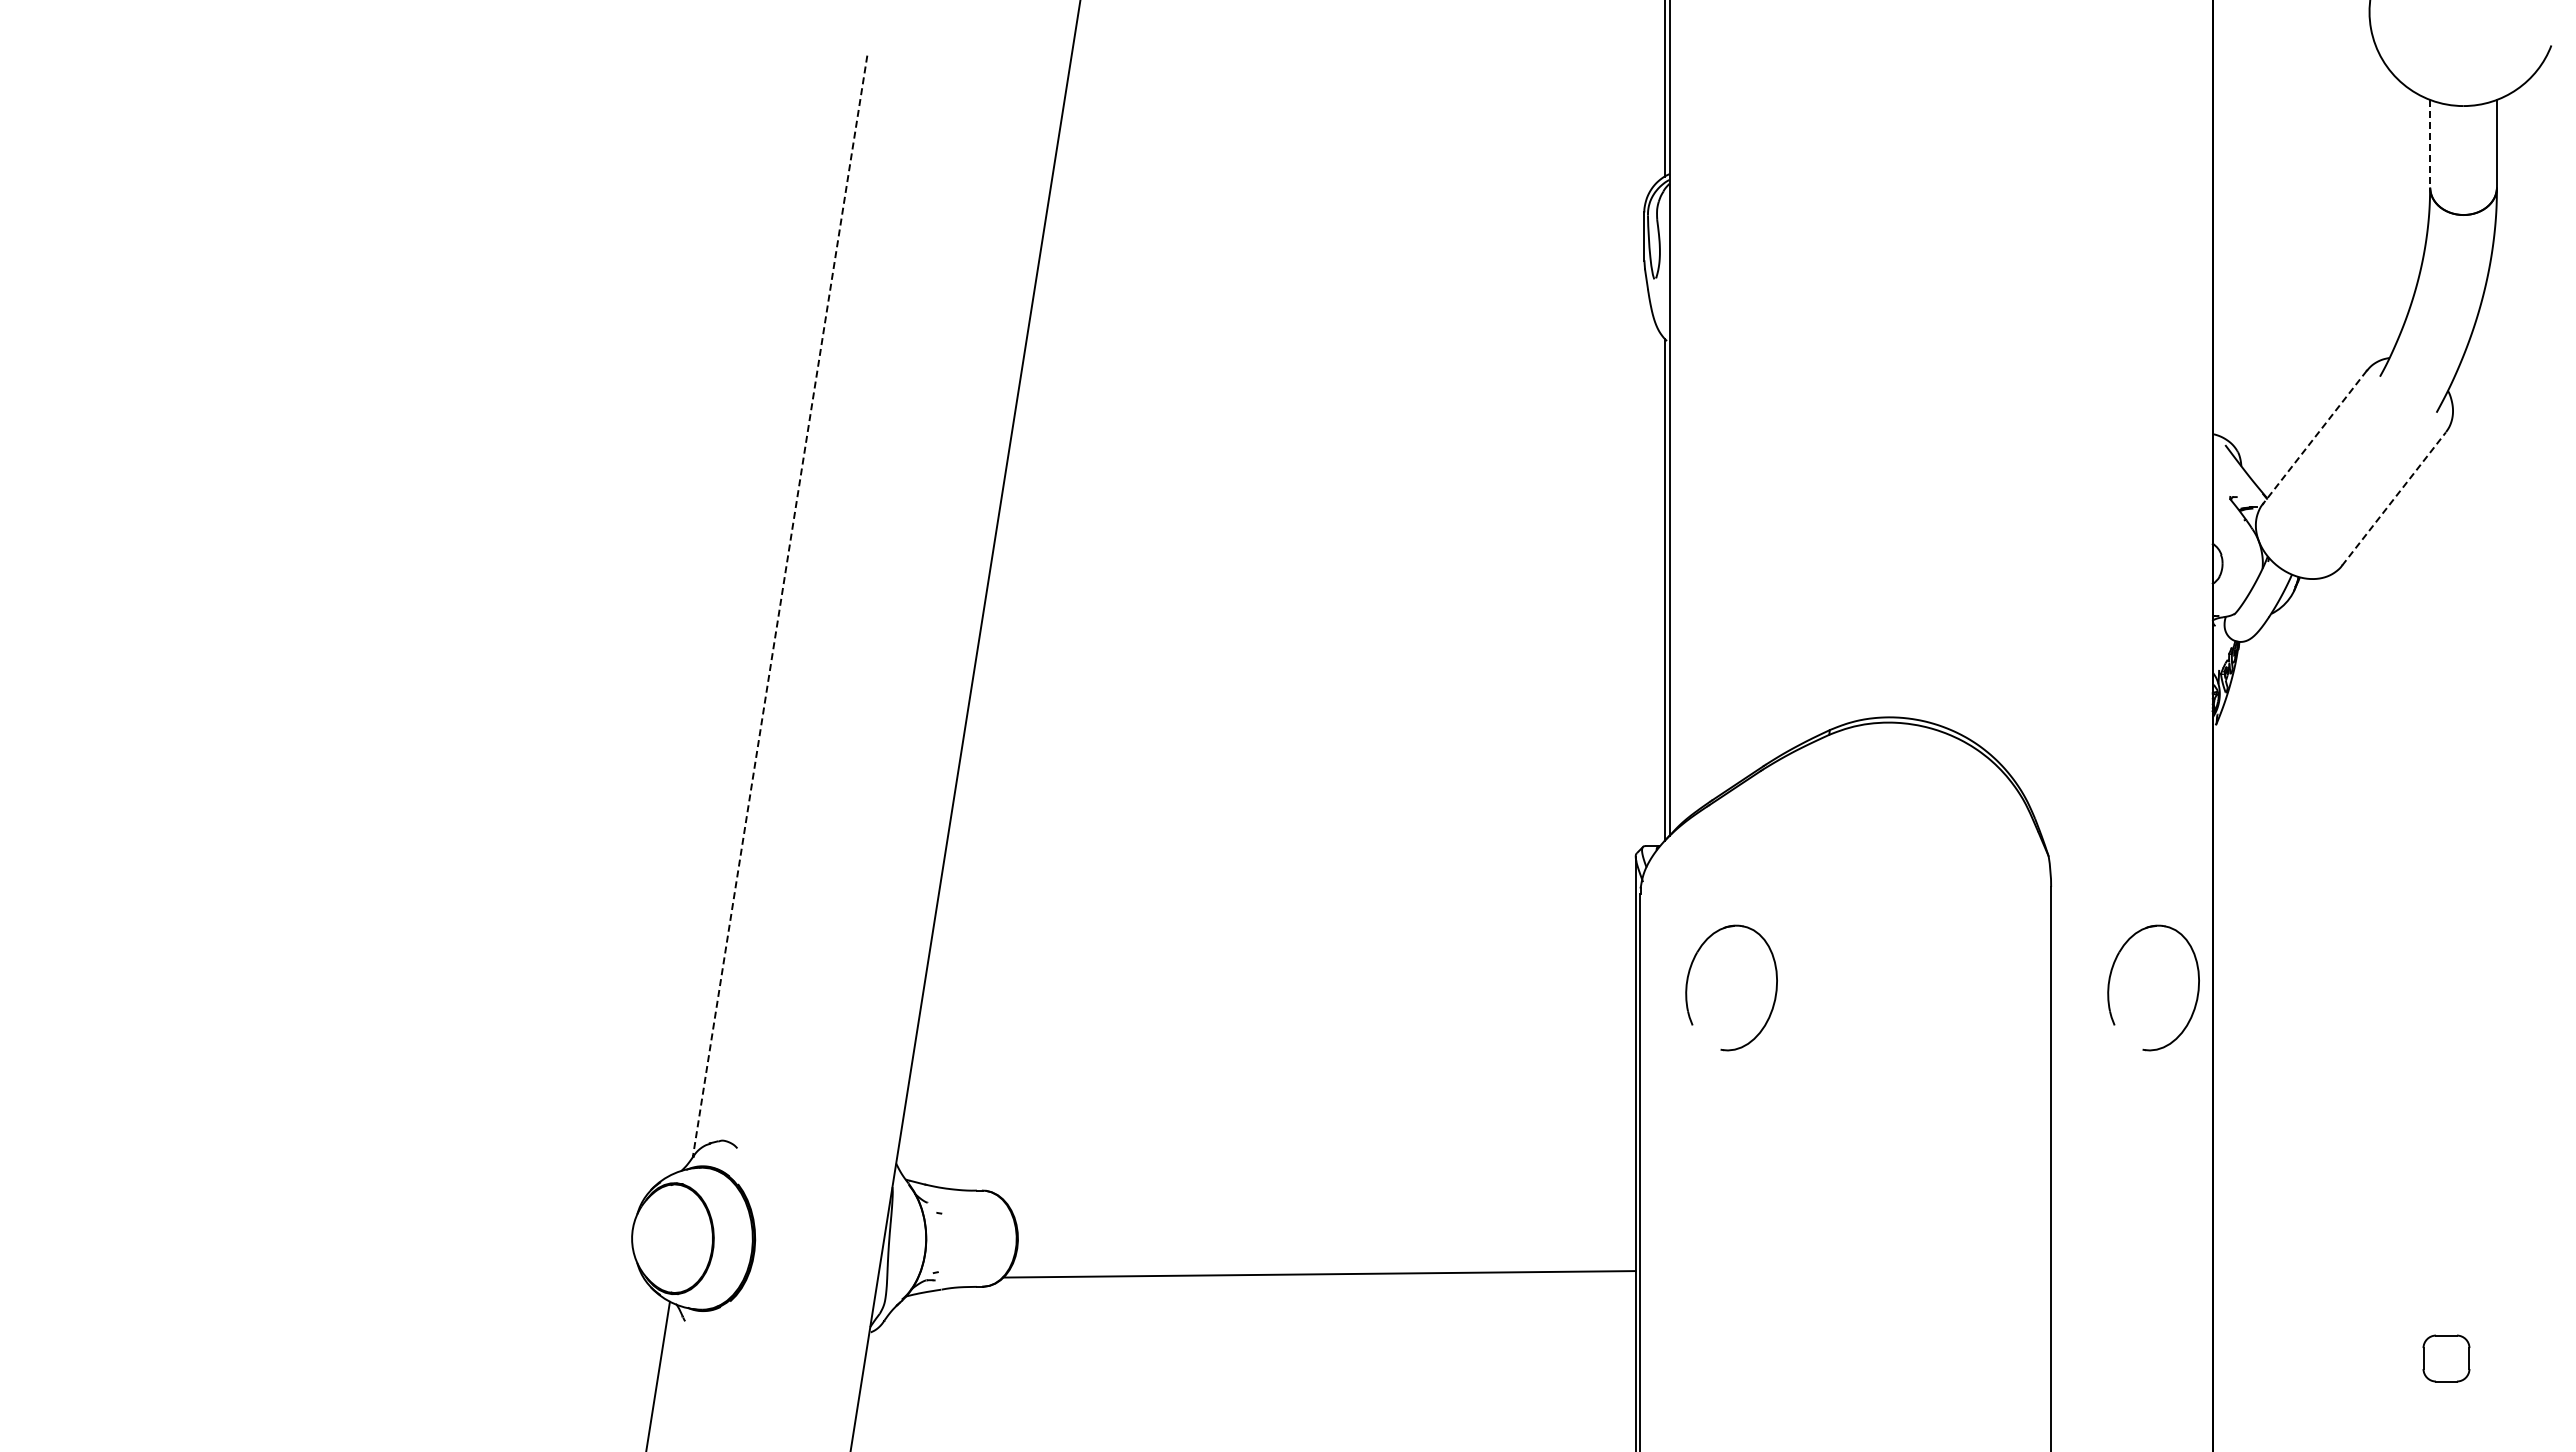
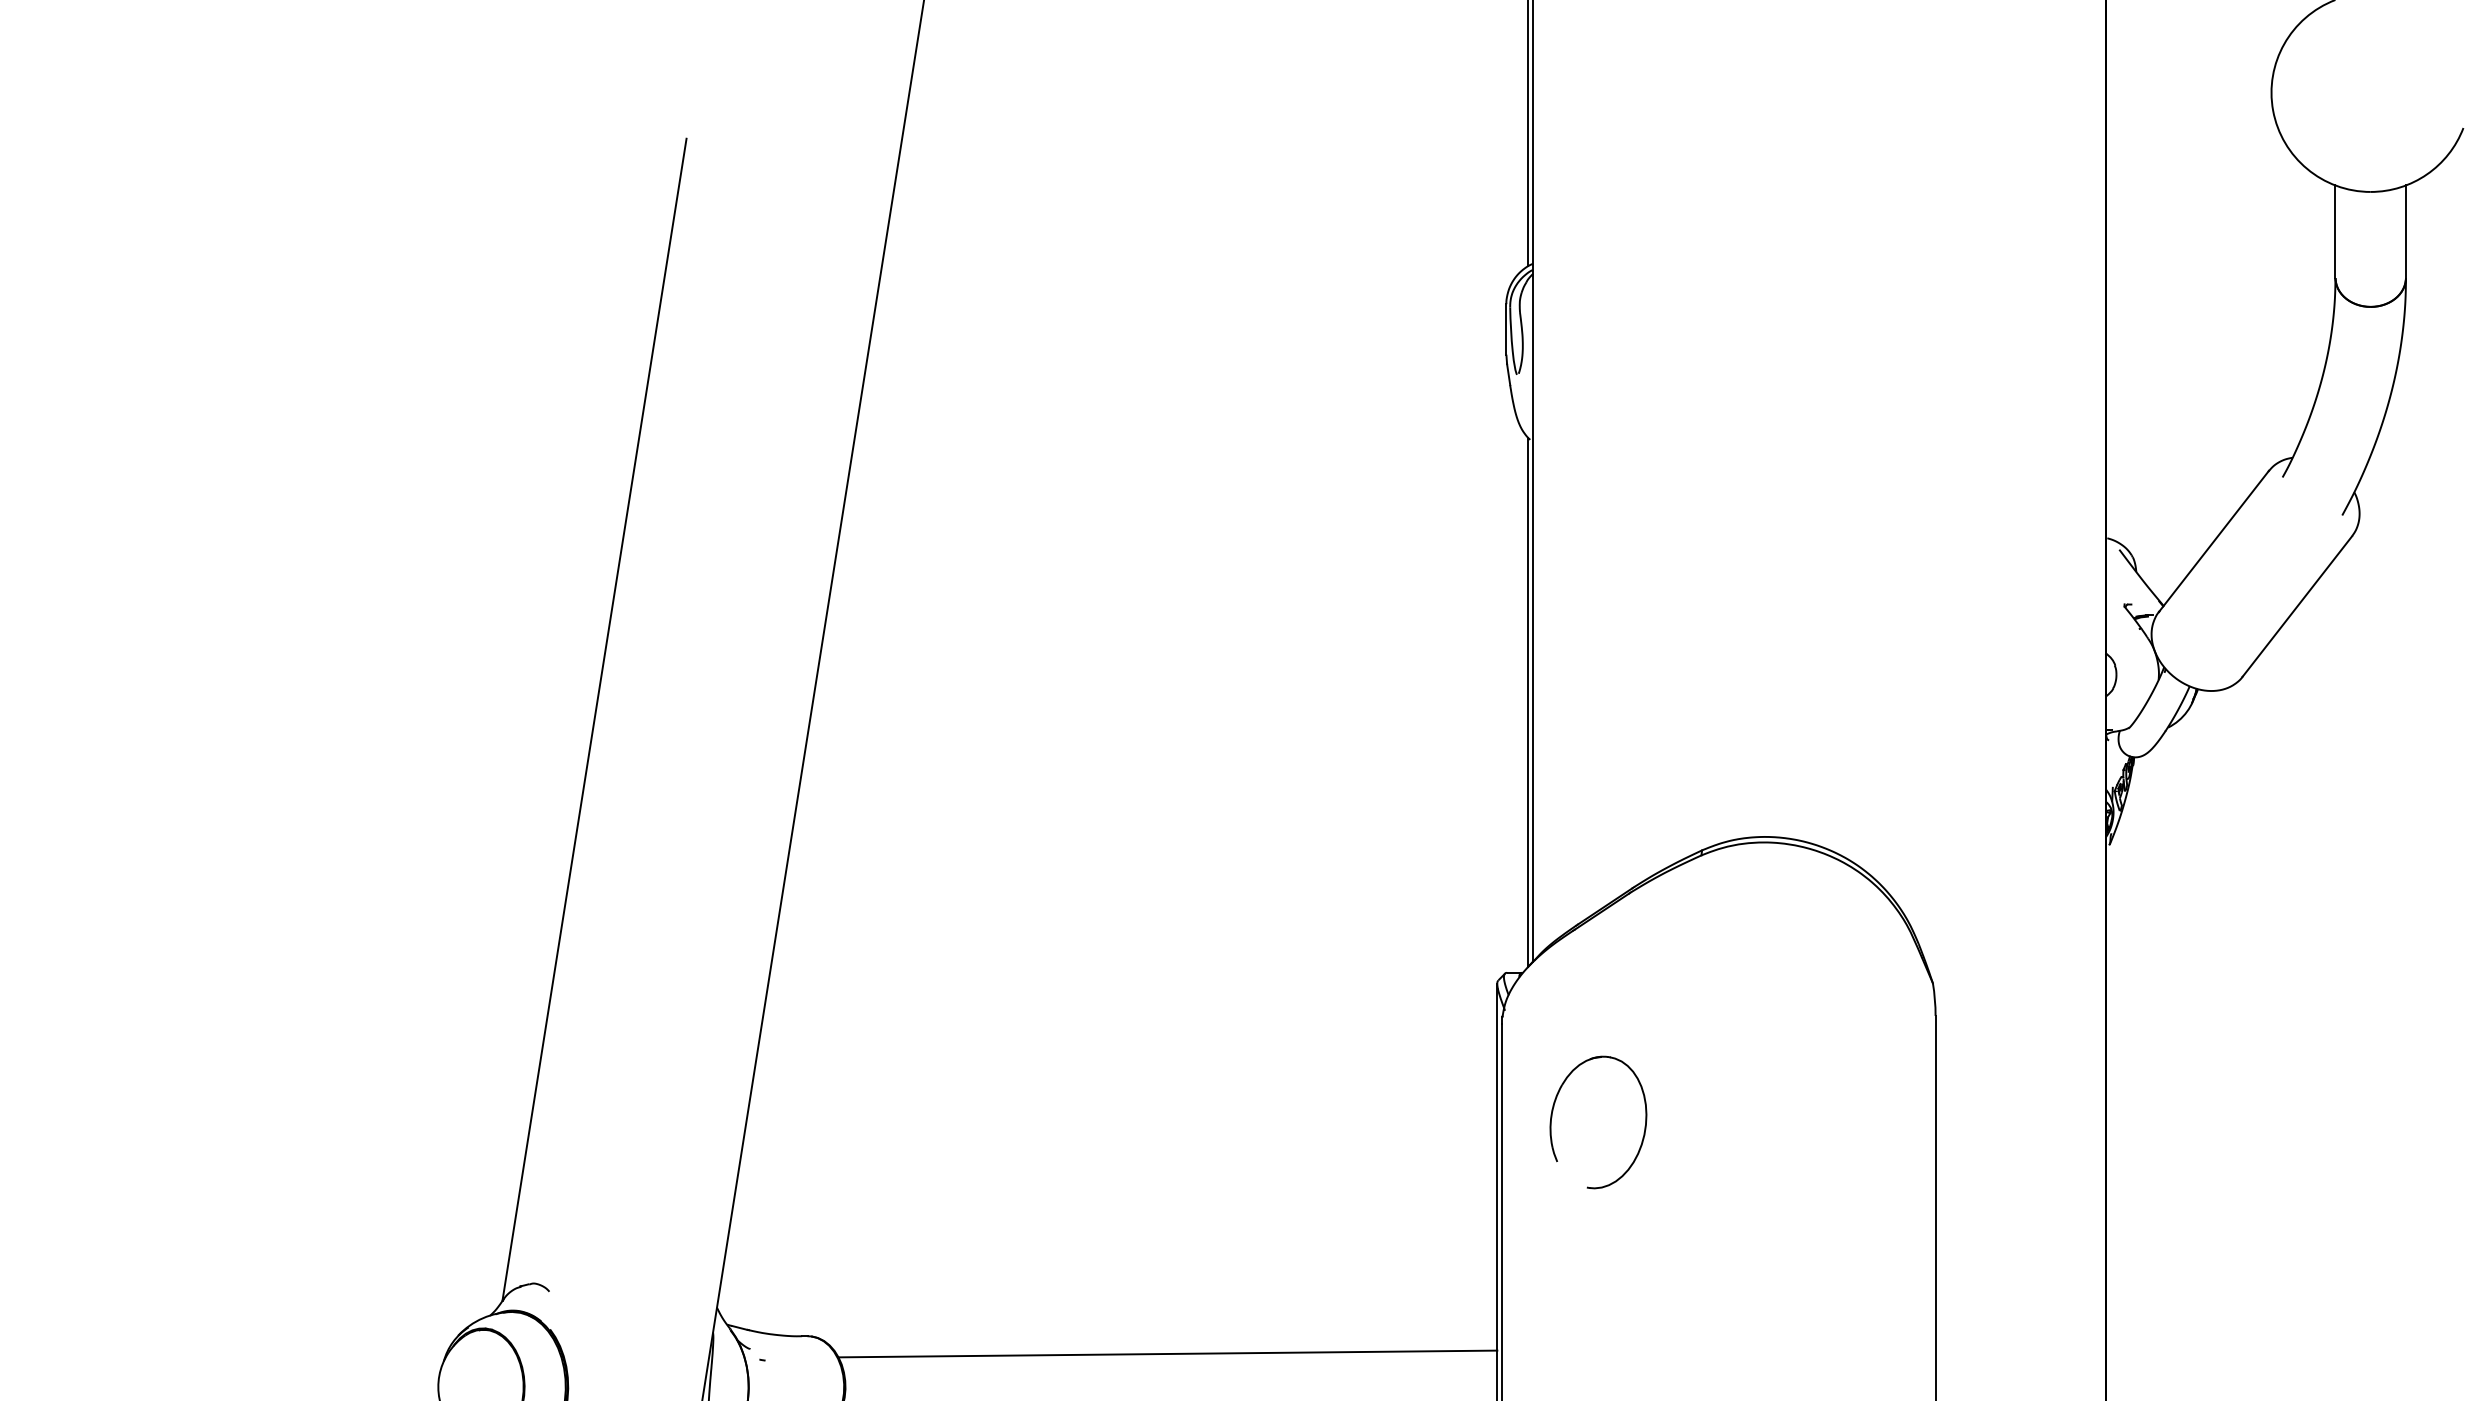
line: (2430, 143) -> (2335, 231), dashed -> solid
line: (2314, 437) -> (2213, 541), dashed -> solid
line: (2394, 498) -> (2297, 606), dashed -> solid
line: (780, 606) -> (594, 719), dashed -> solid
part: (2110, 981) -> (1998, 1115), removed
line: (1323, 1207) -> (1167, 1354), added

